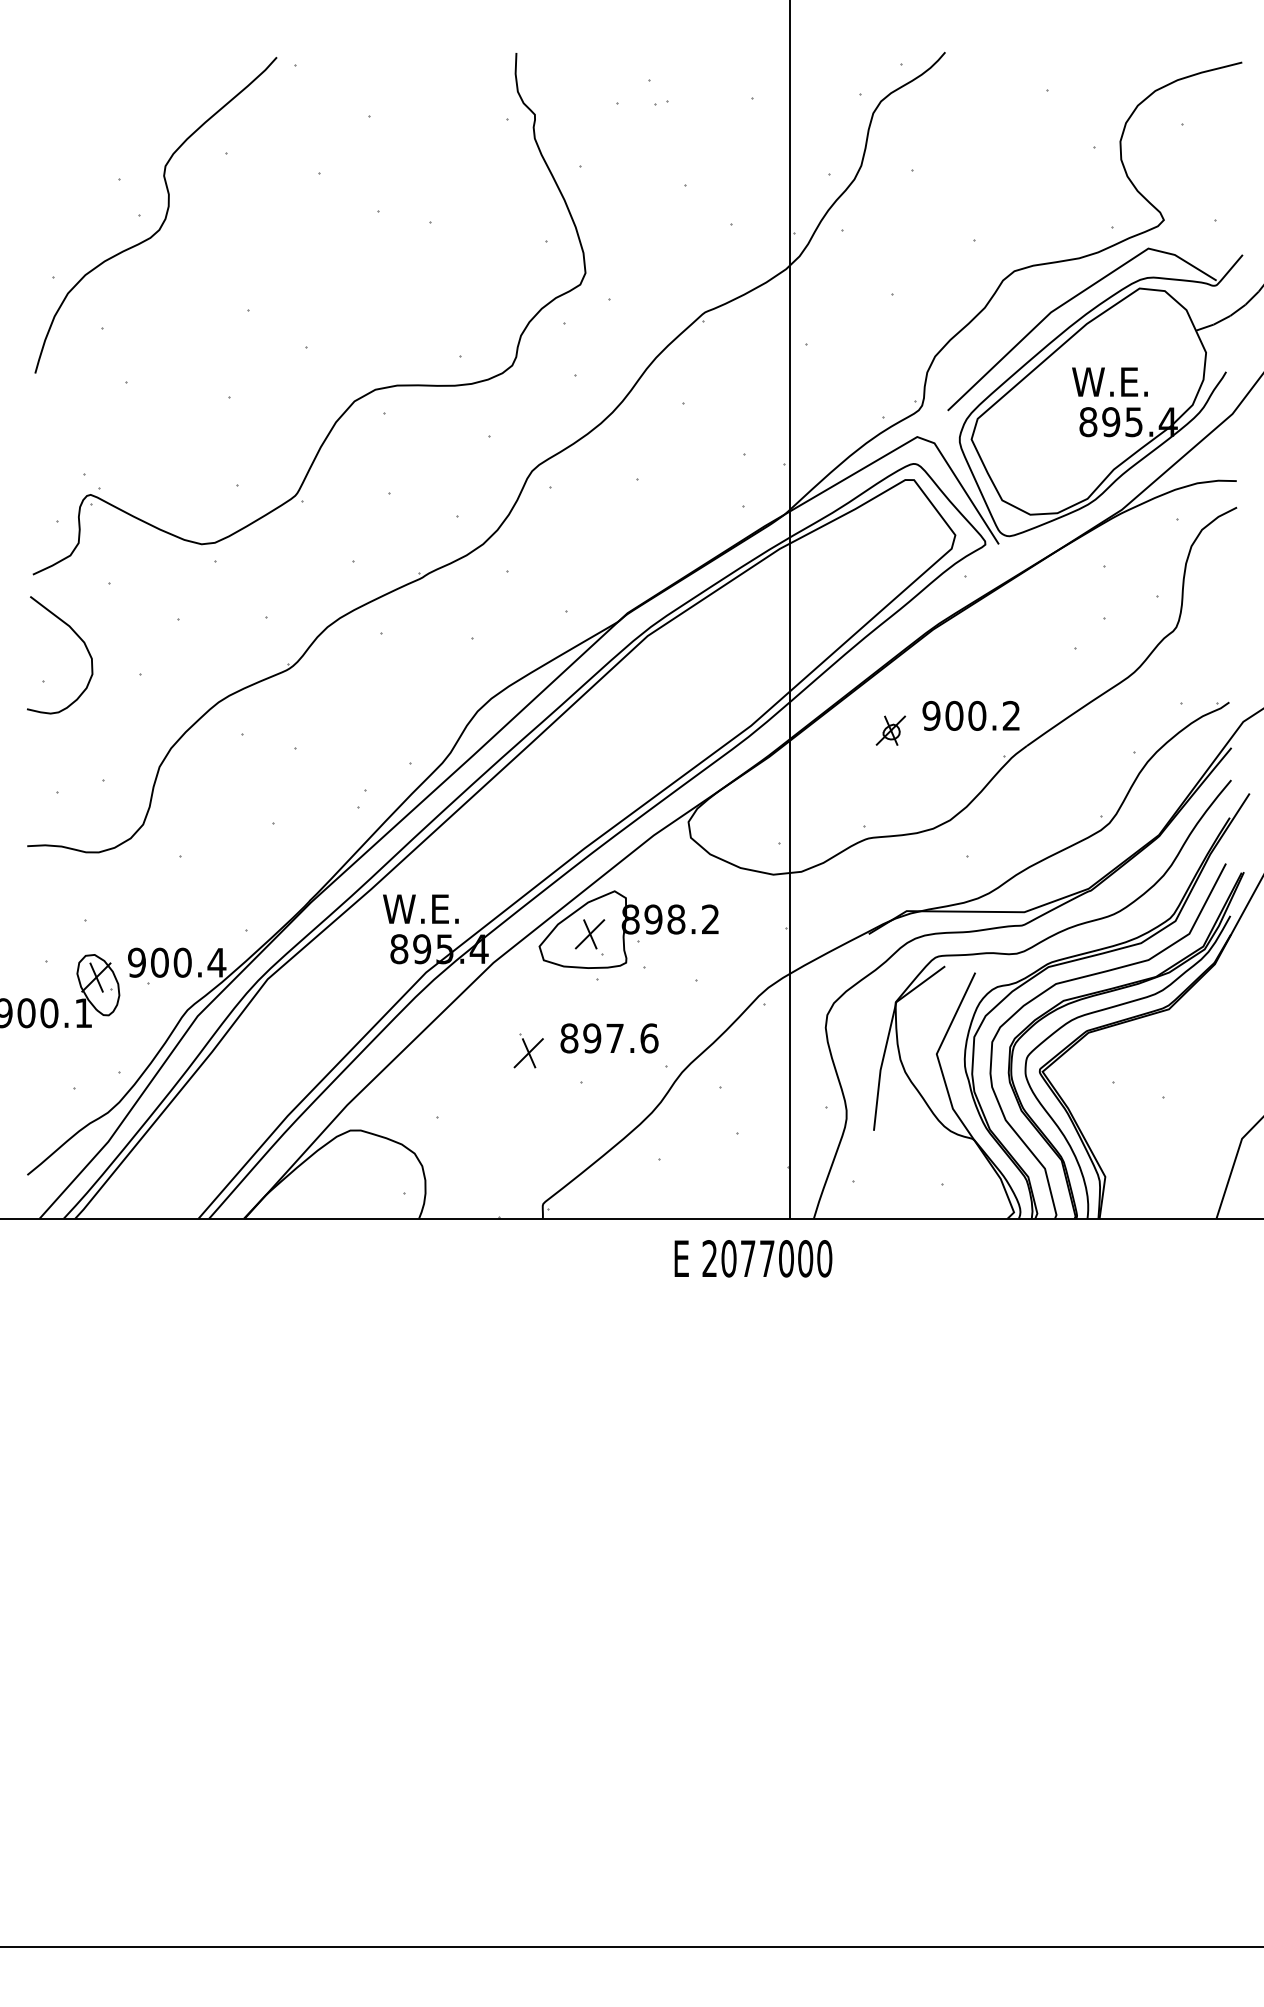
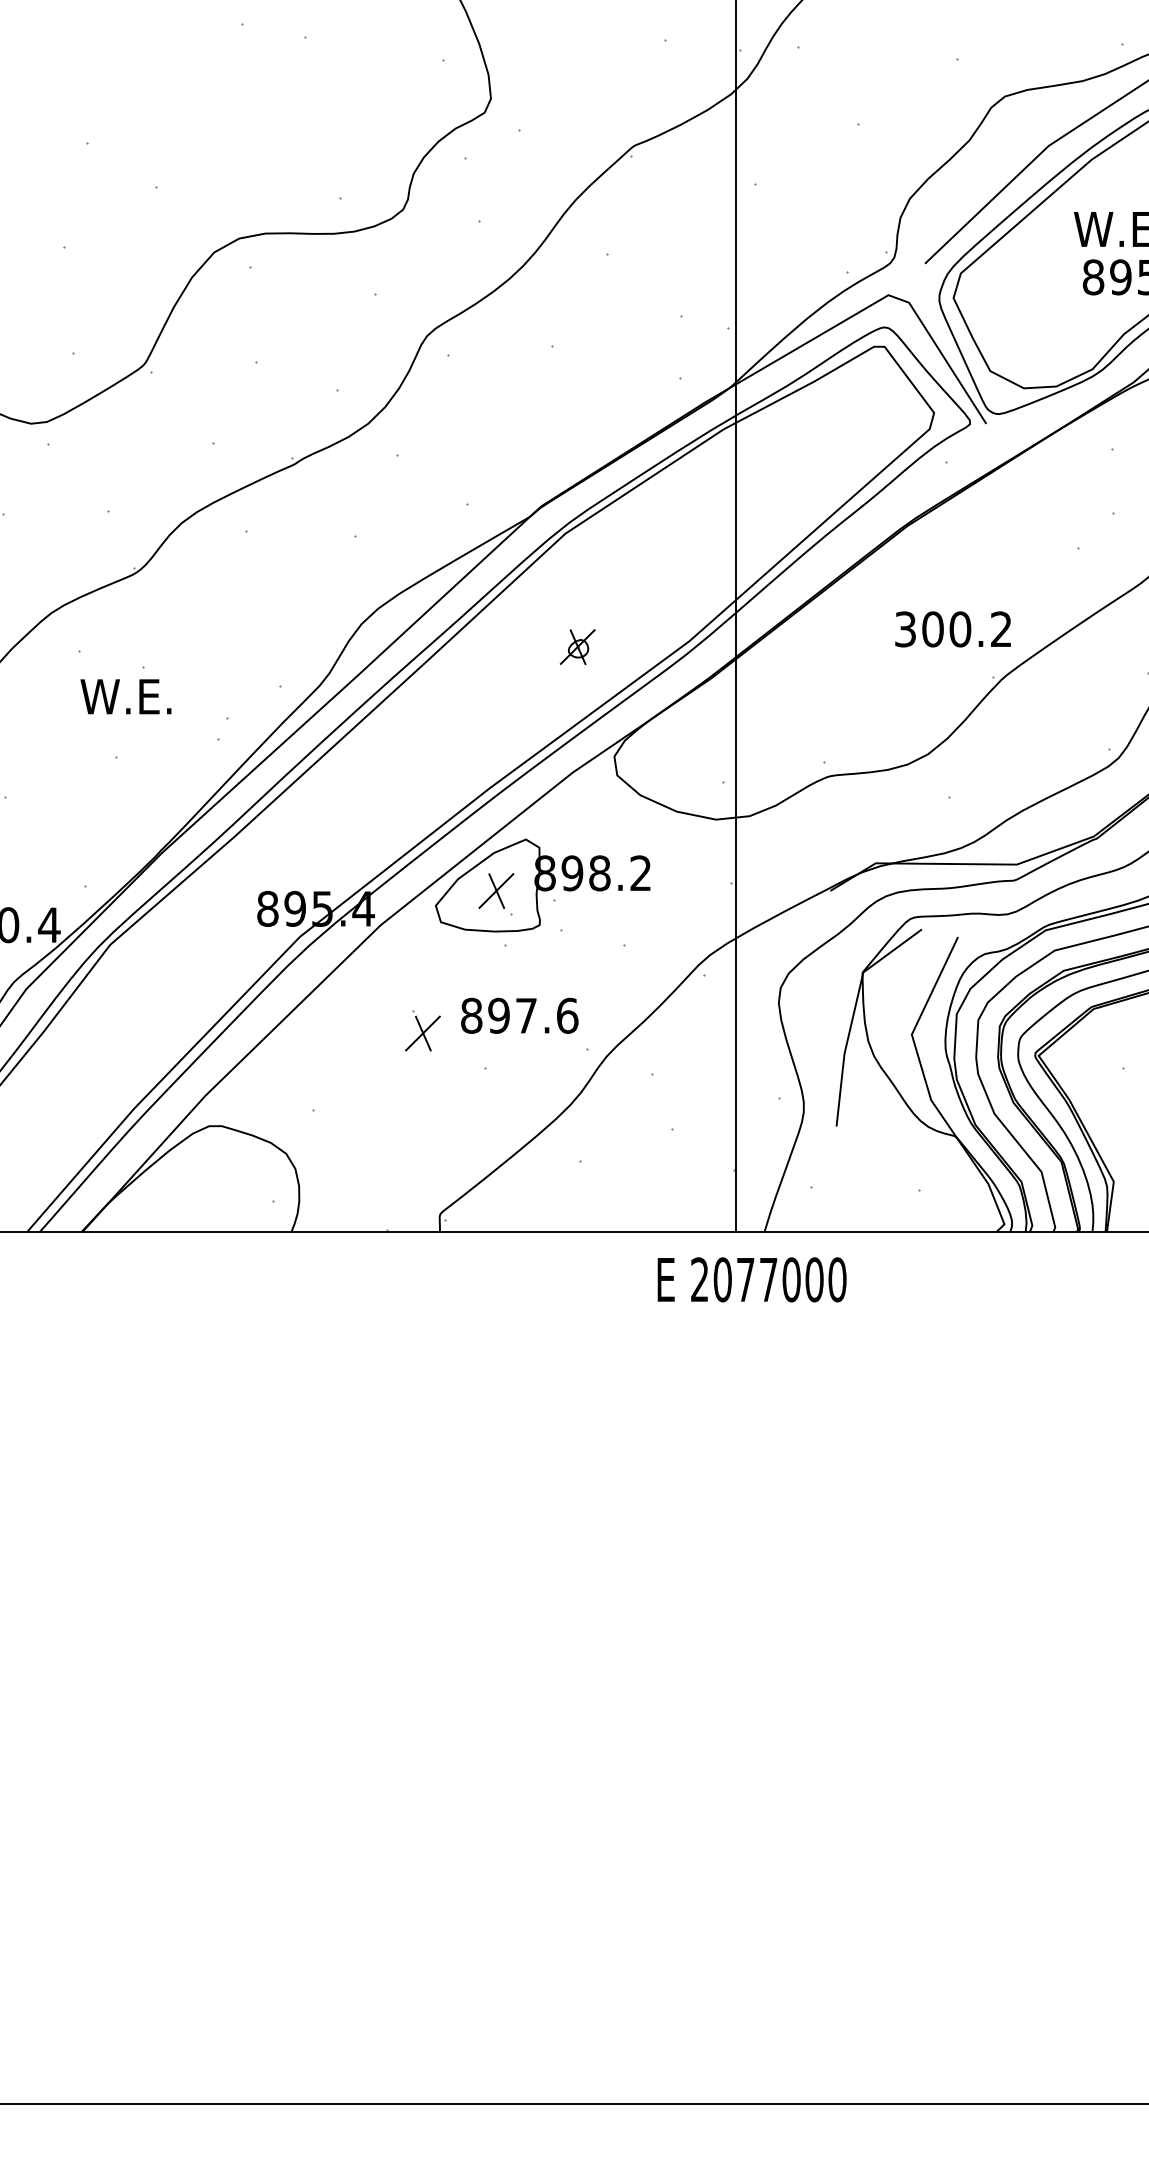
text: (931, 715) -> (905, 628), 900.2 -> 300.2
part: (890, 730) -> (577, 646), moved
text: (420, 908) -> (125, 695), moved
text: (753, 1258) -> (752, 1279), moved

